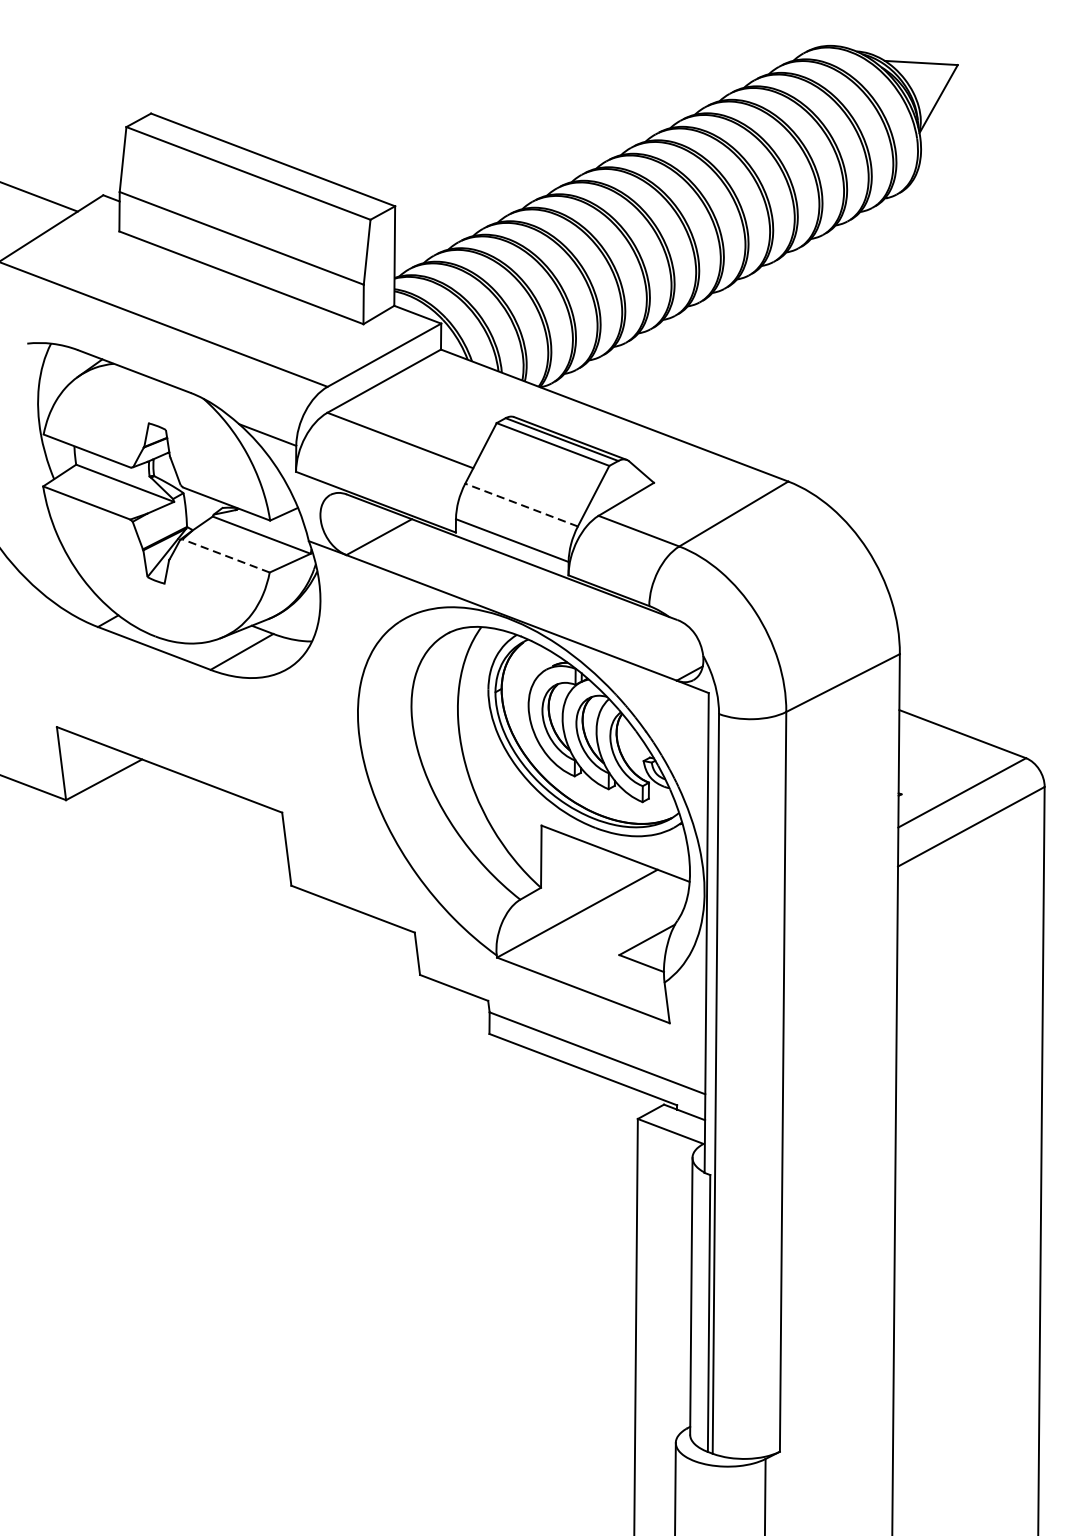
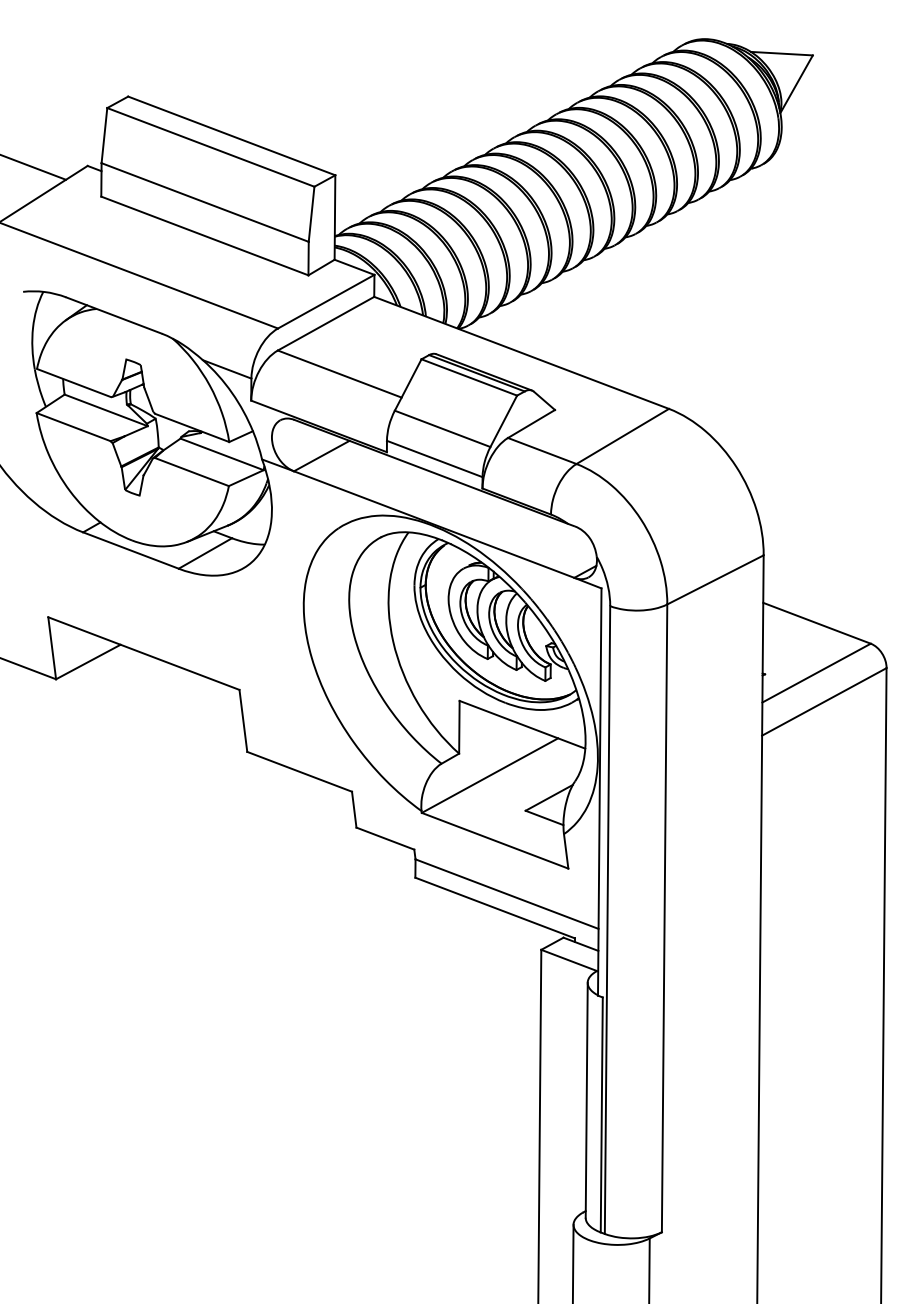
line: (521, 504) -> (442, 428), dashed -> solid
line: (225, 556) -> (191, 472), dashed -> solid

